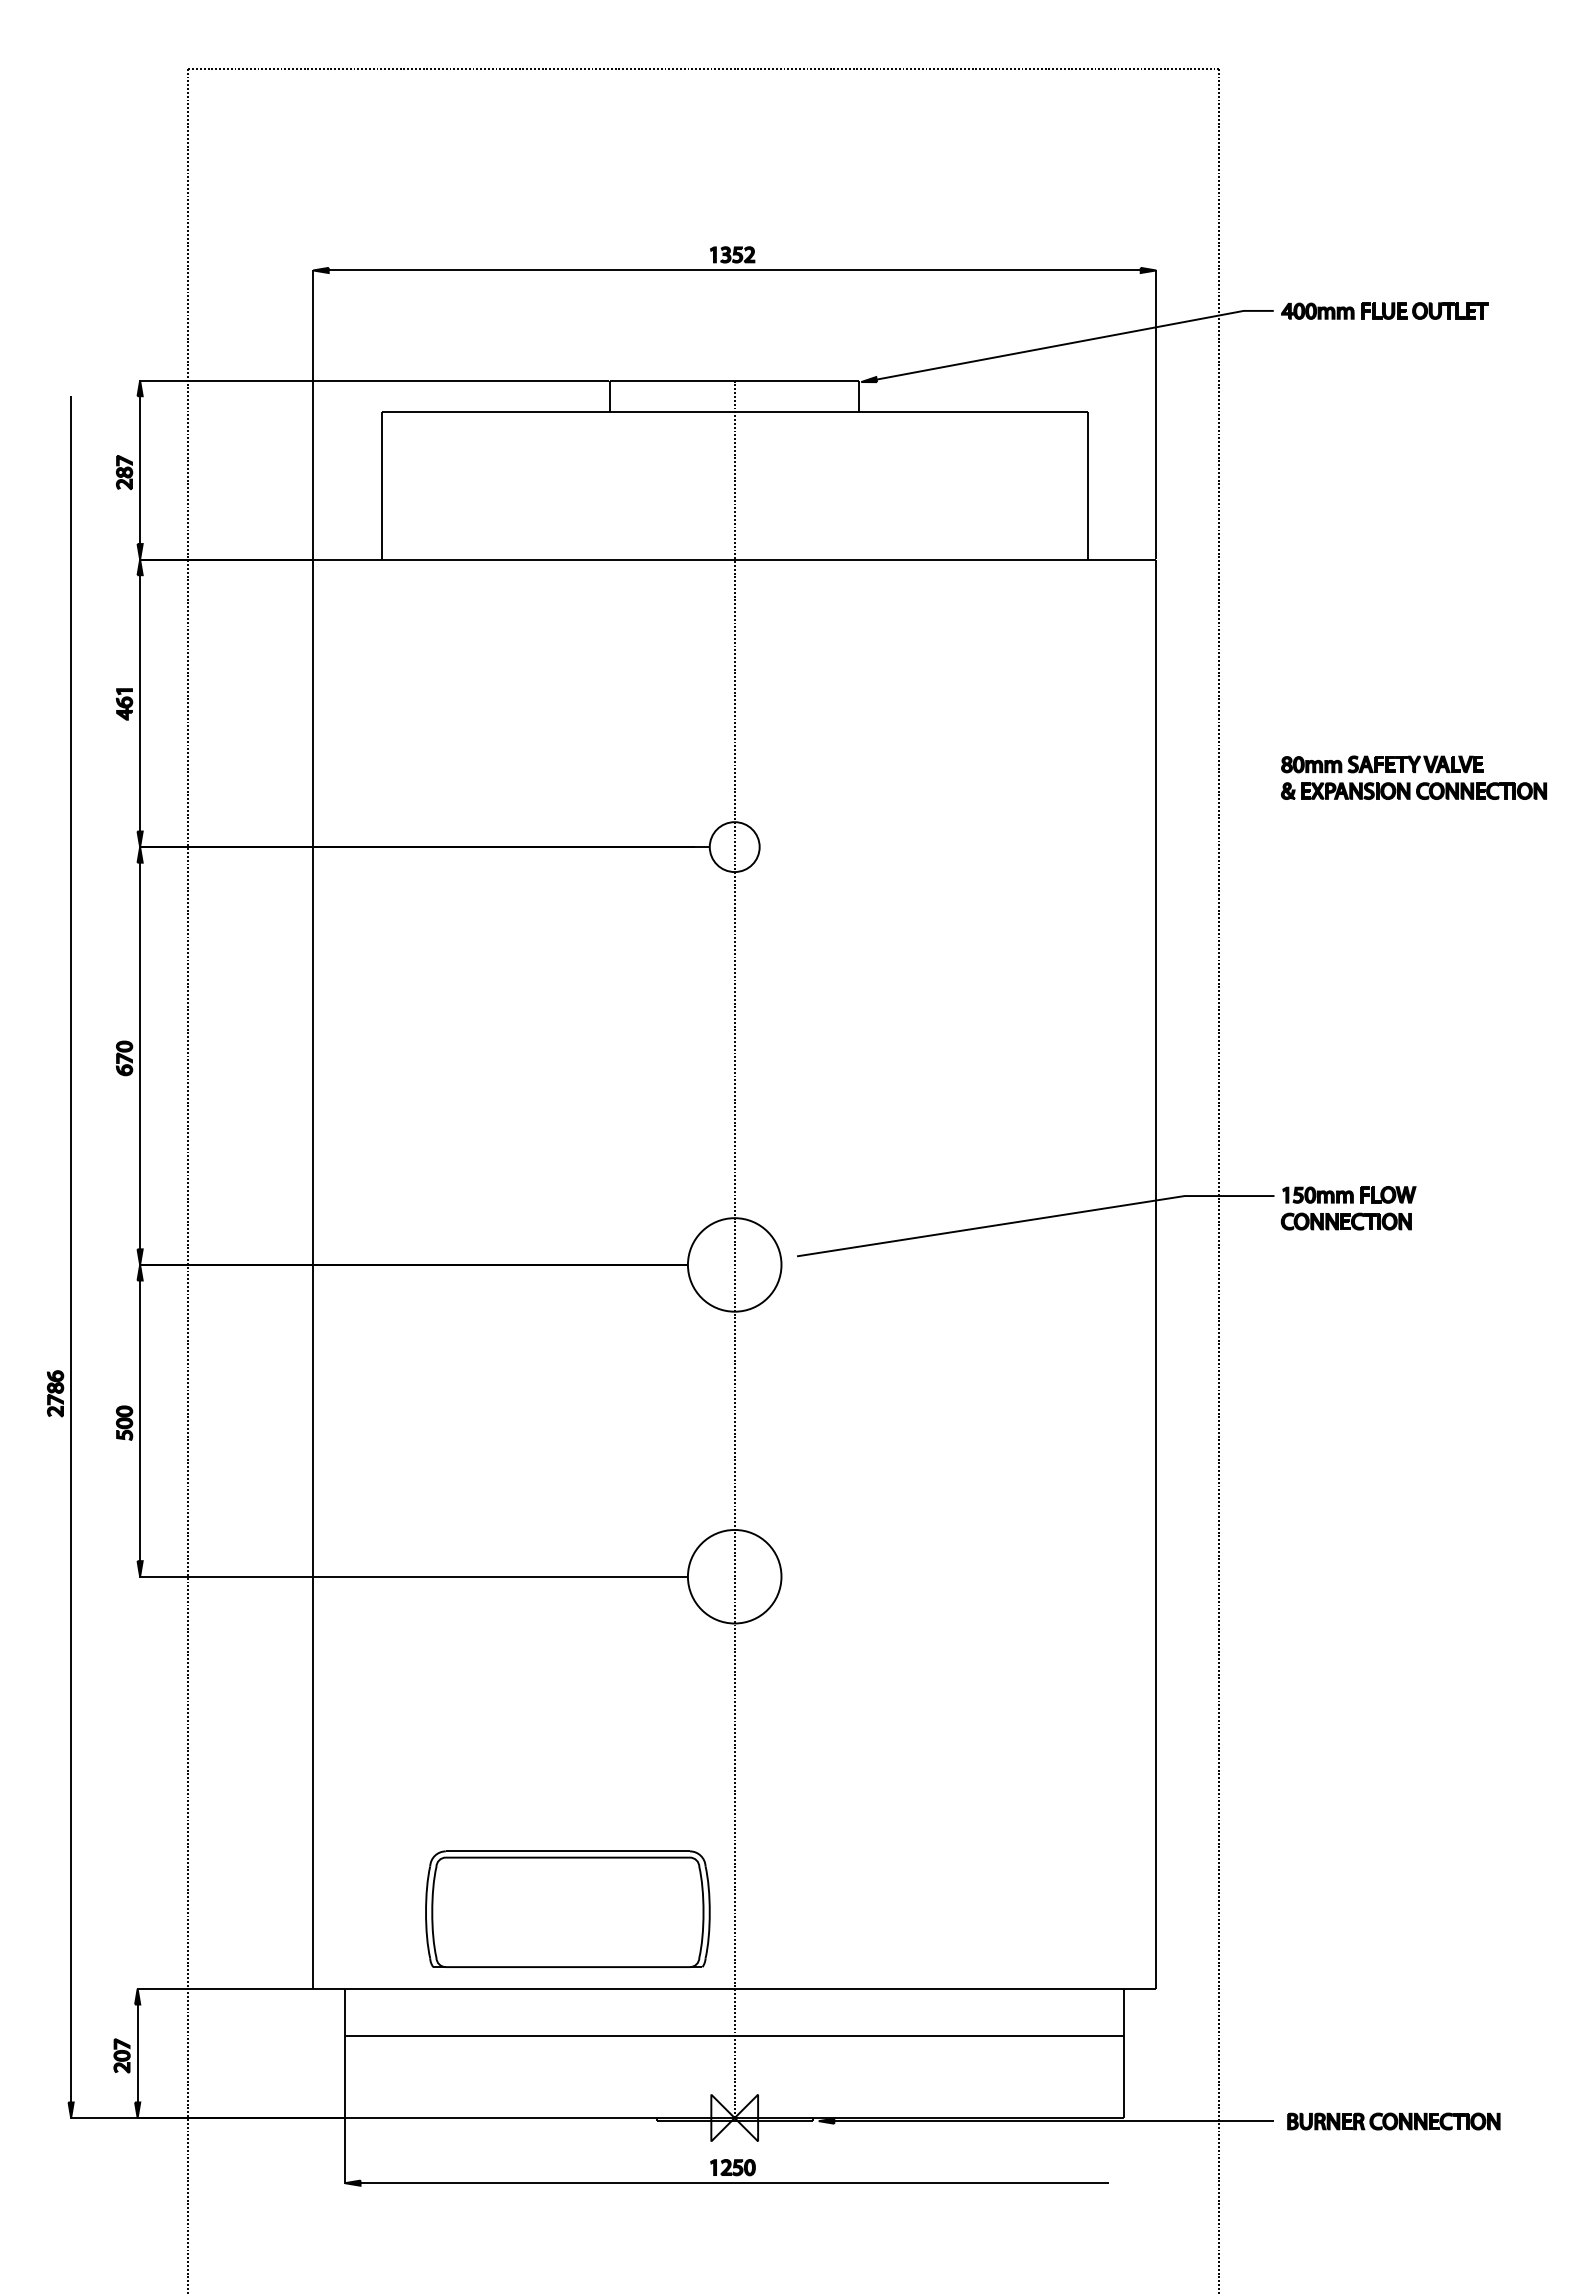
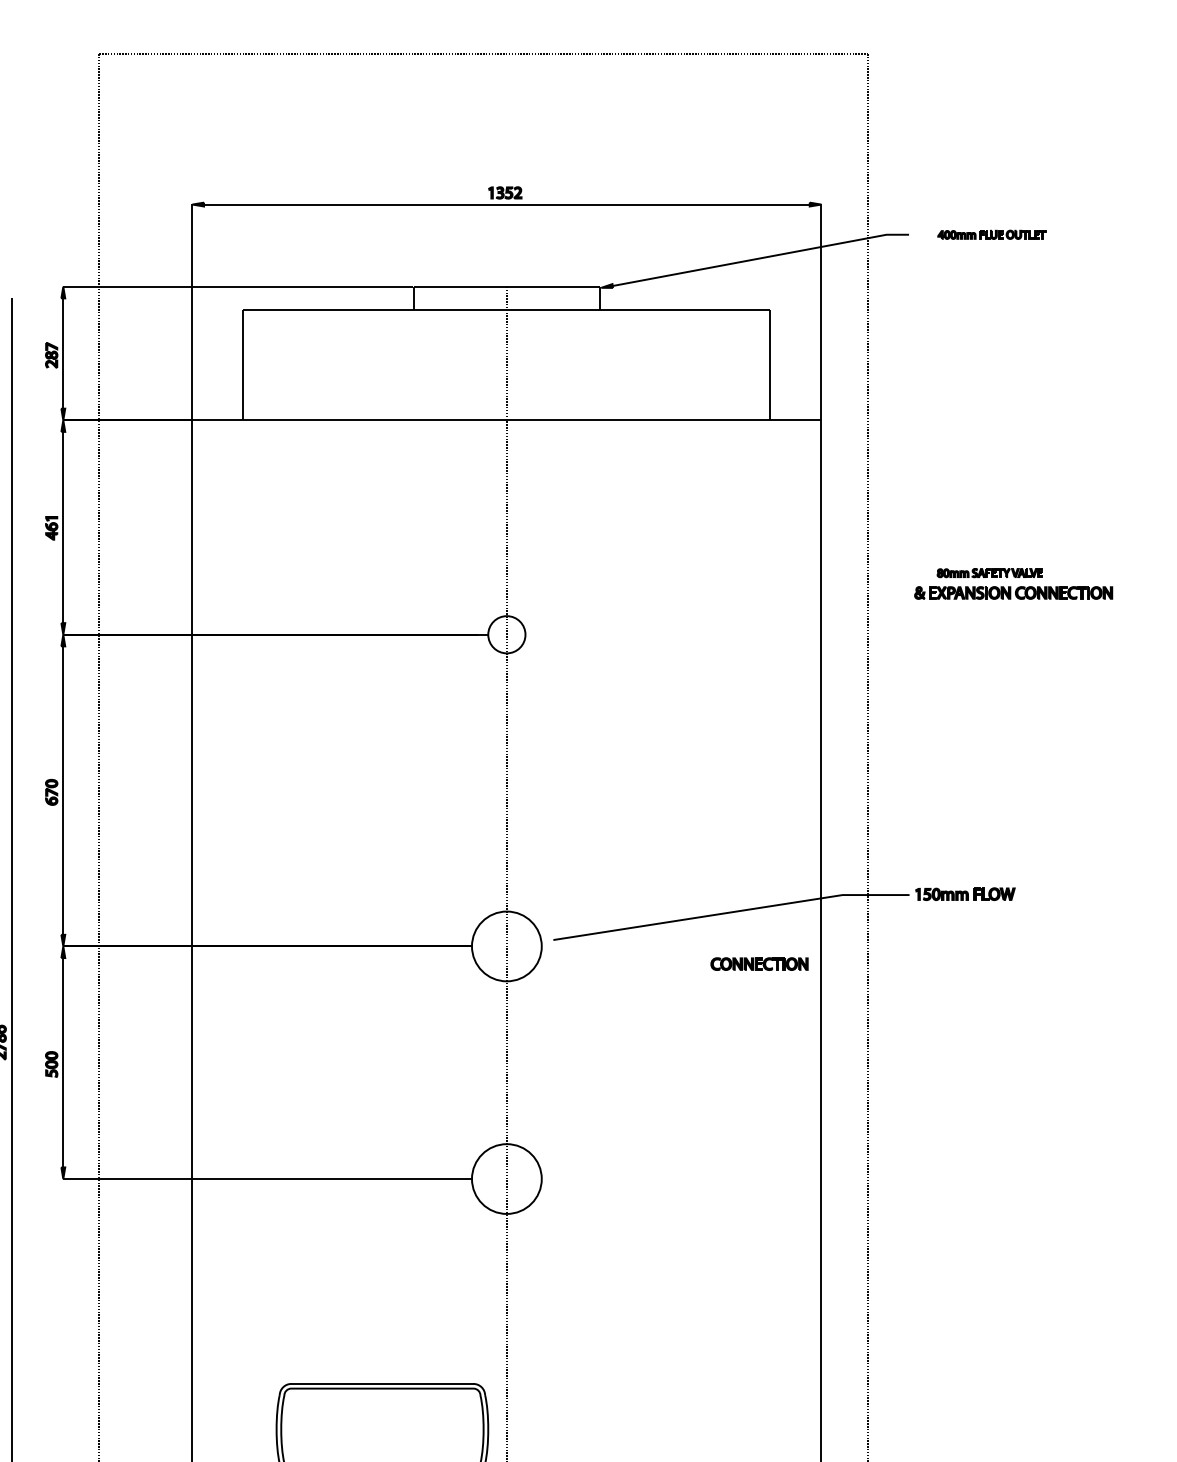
part: (1384, 310) -> (991, 234), size x0.7
part: (1382, 764) -> (990, 573), size x0.7
part: (1345, 1221) -> (758, 964), moved

